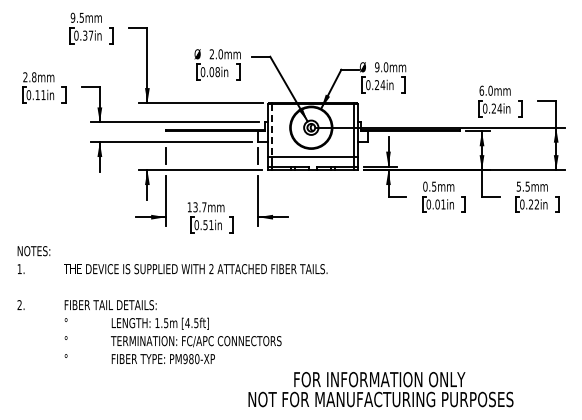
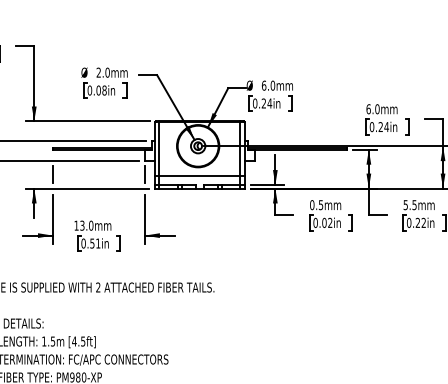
text: (377, 67) -> (264, 85), 9.0mm -> 6.0mm
line: (272, 130) -> (159, 148), dashed -> solid
text: (443, 204) -> (330, 222), 0.01in -> 0.02in
text: (204, 207) -> (91, 225), 13.7mm -> 13.0mm

